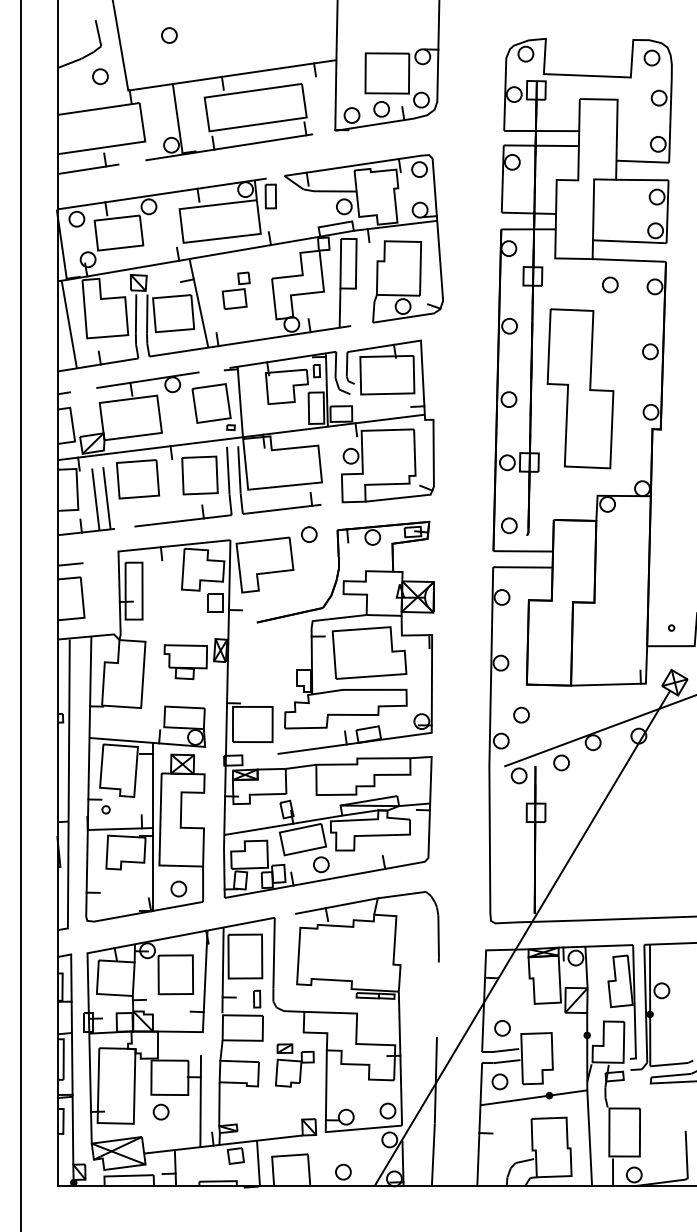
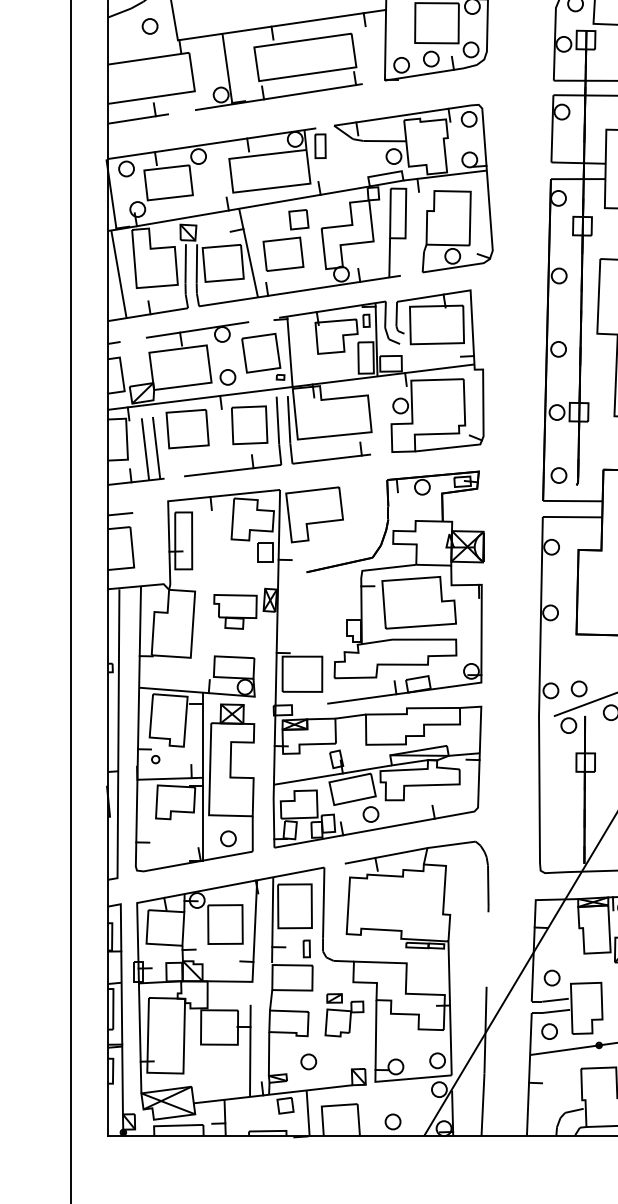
part: (235, 290) -> (285, 240), size x1.67
circle: (309, 534) -> (228, 377), moved
circle: (521, 714) -> (579, 688), moved
circle: (160, 1111) -> (308, 1061), moved

